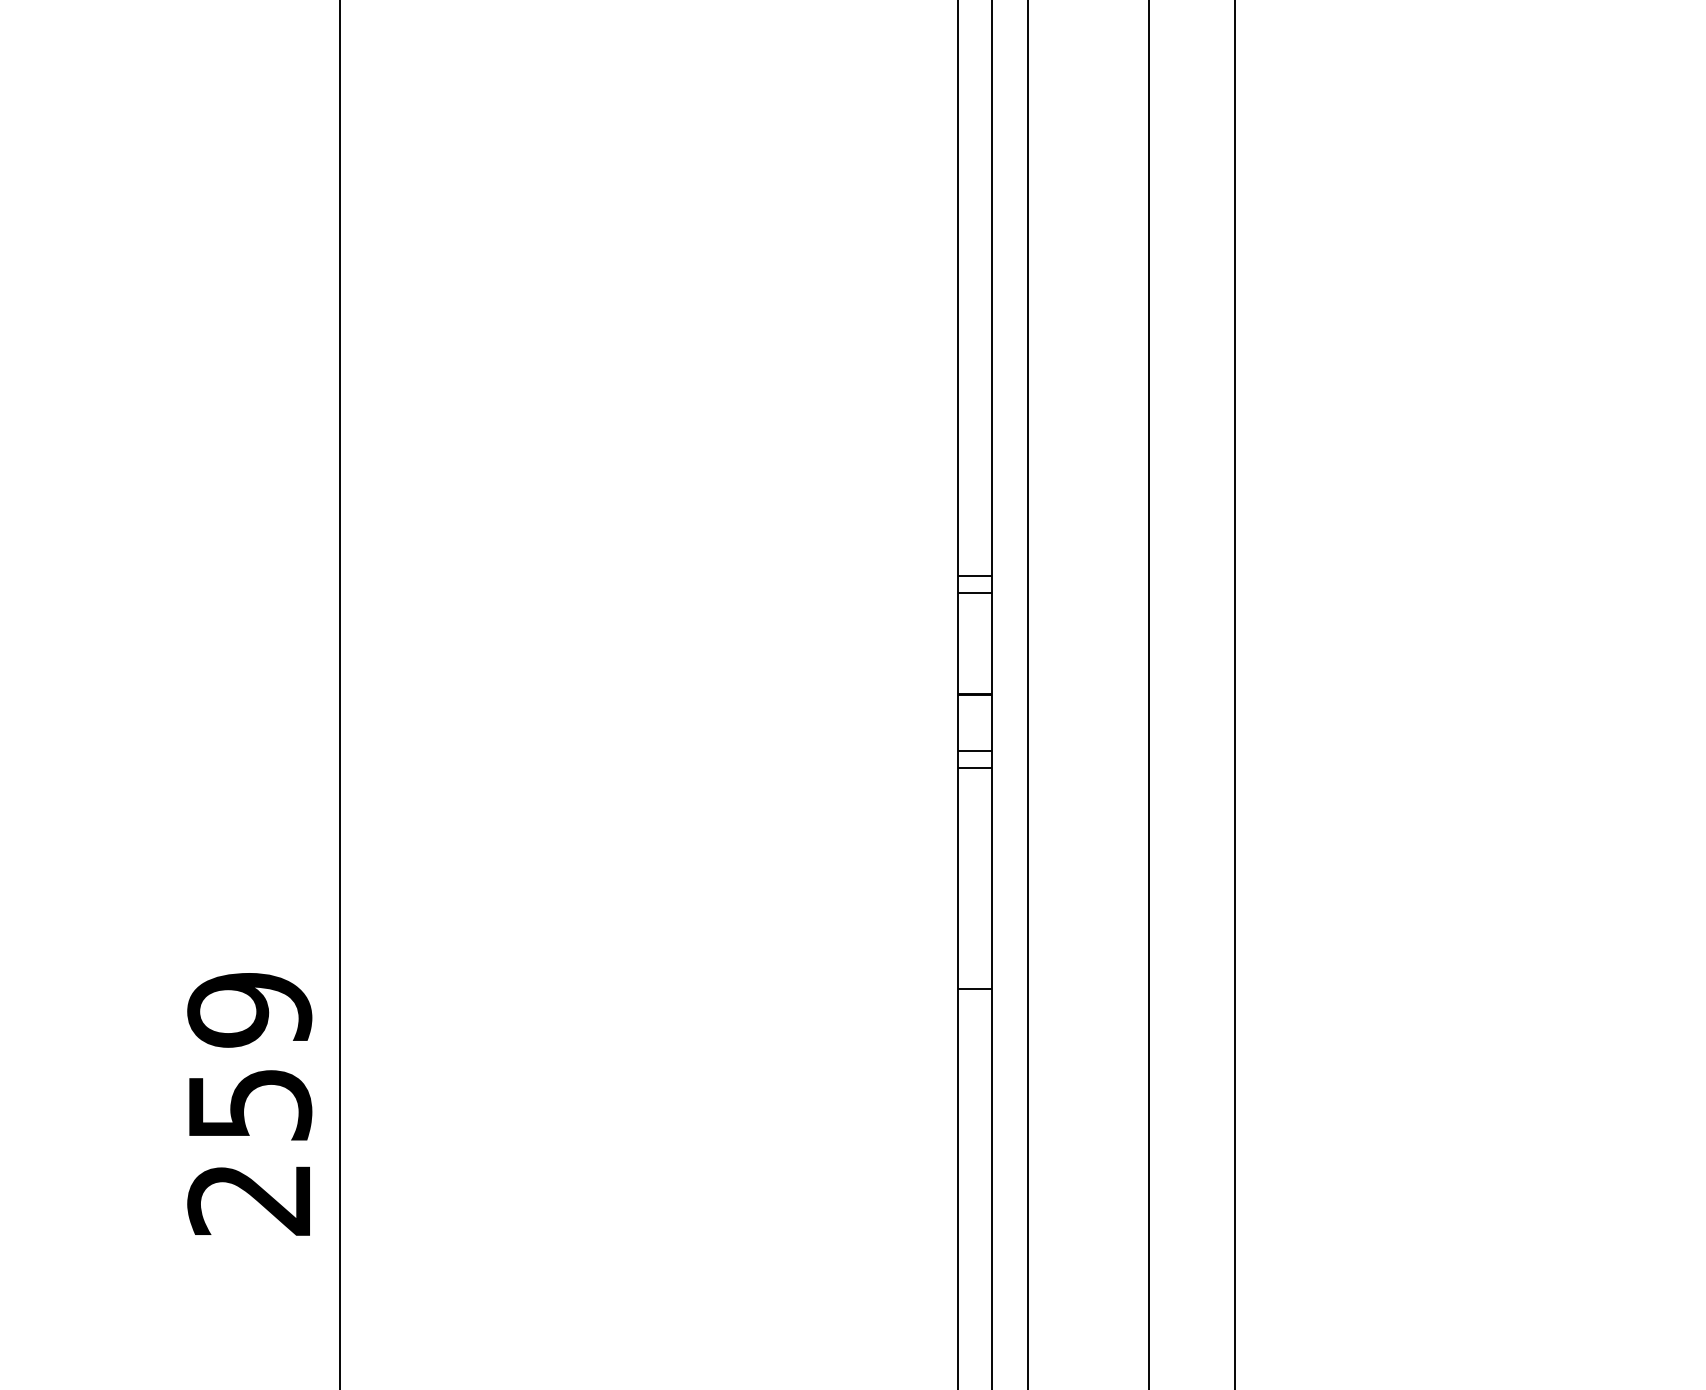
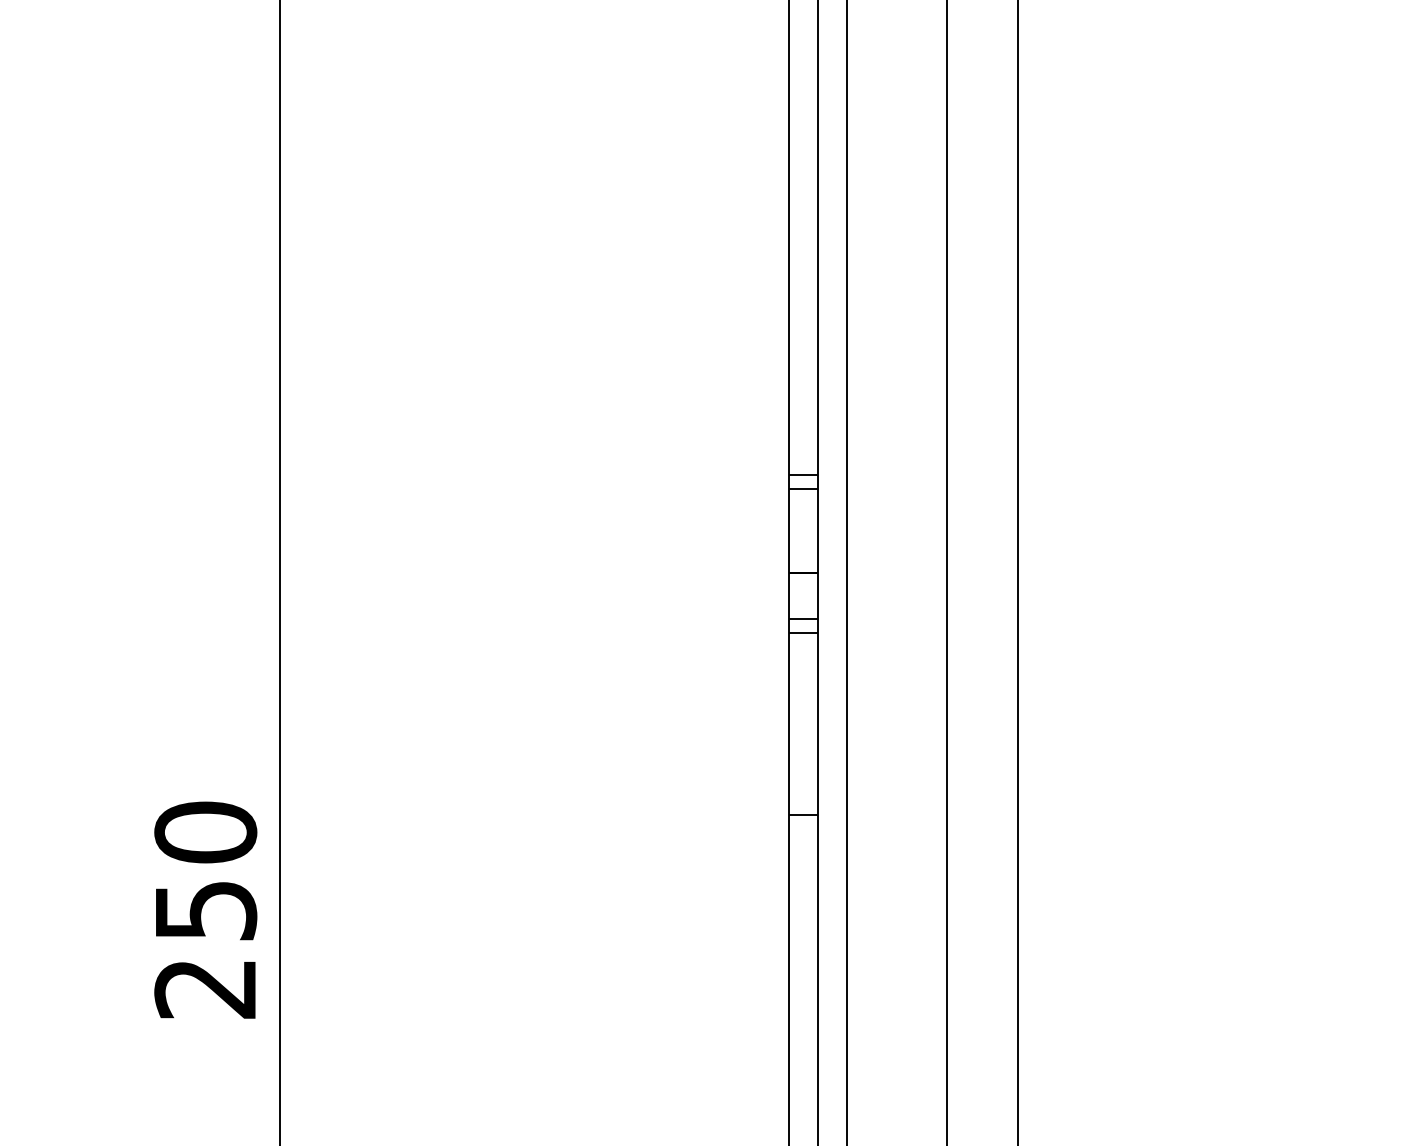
text: (249, 1009) -> (205, 832), 259 -> 250

